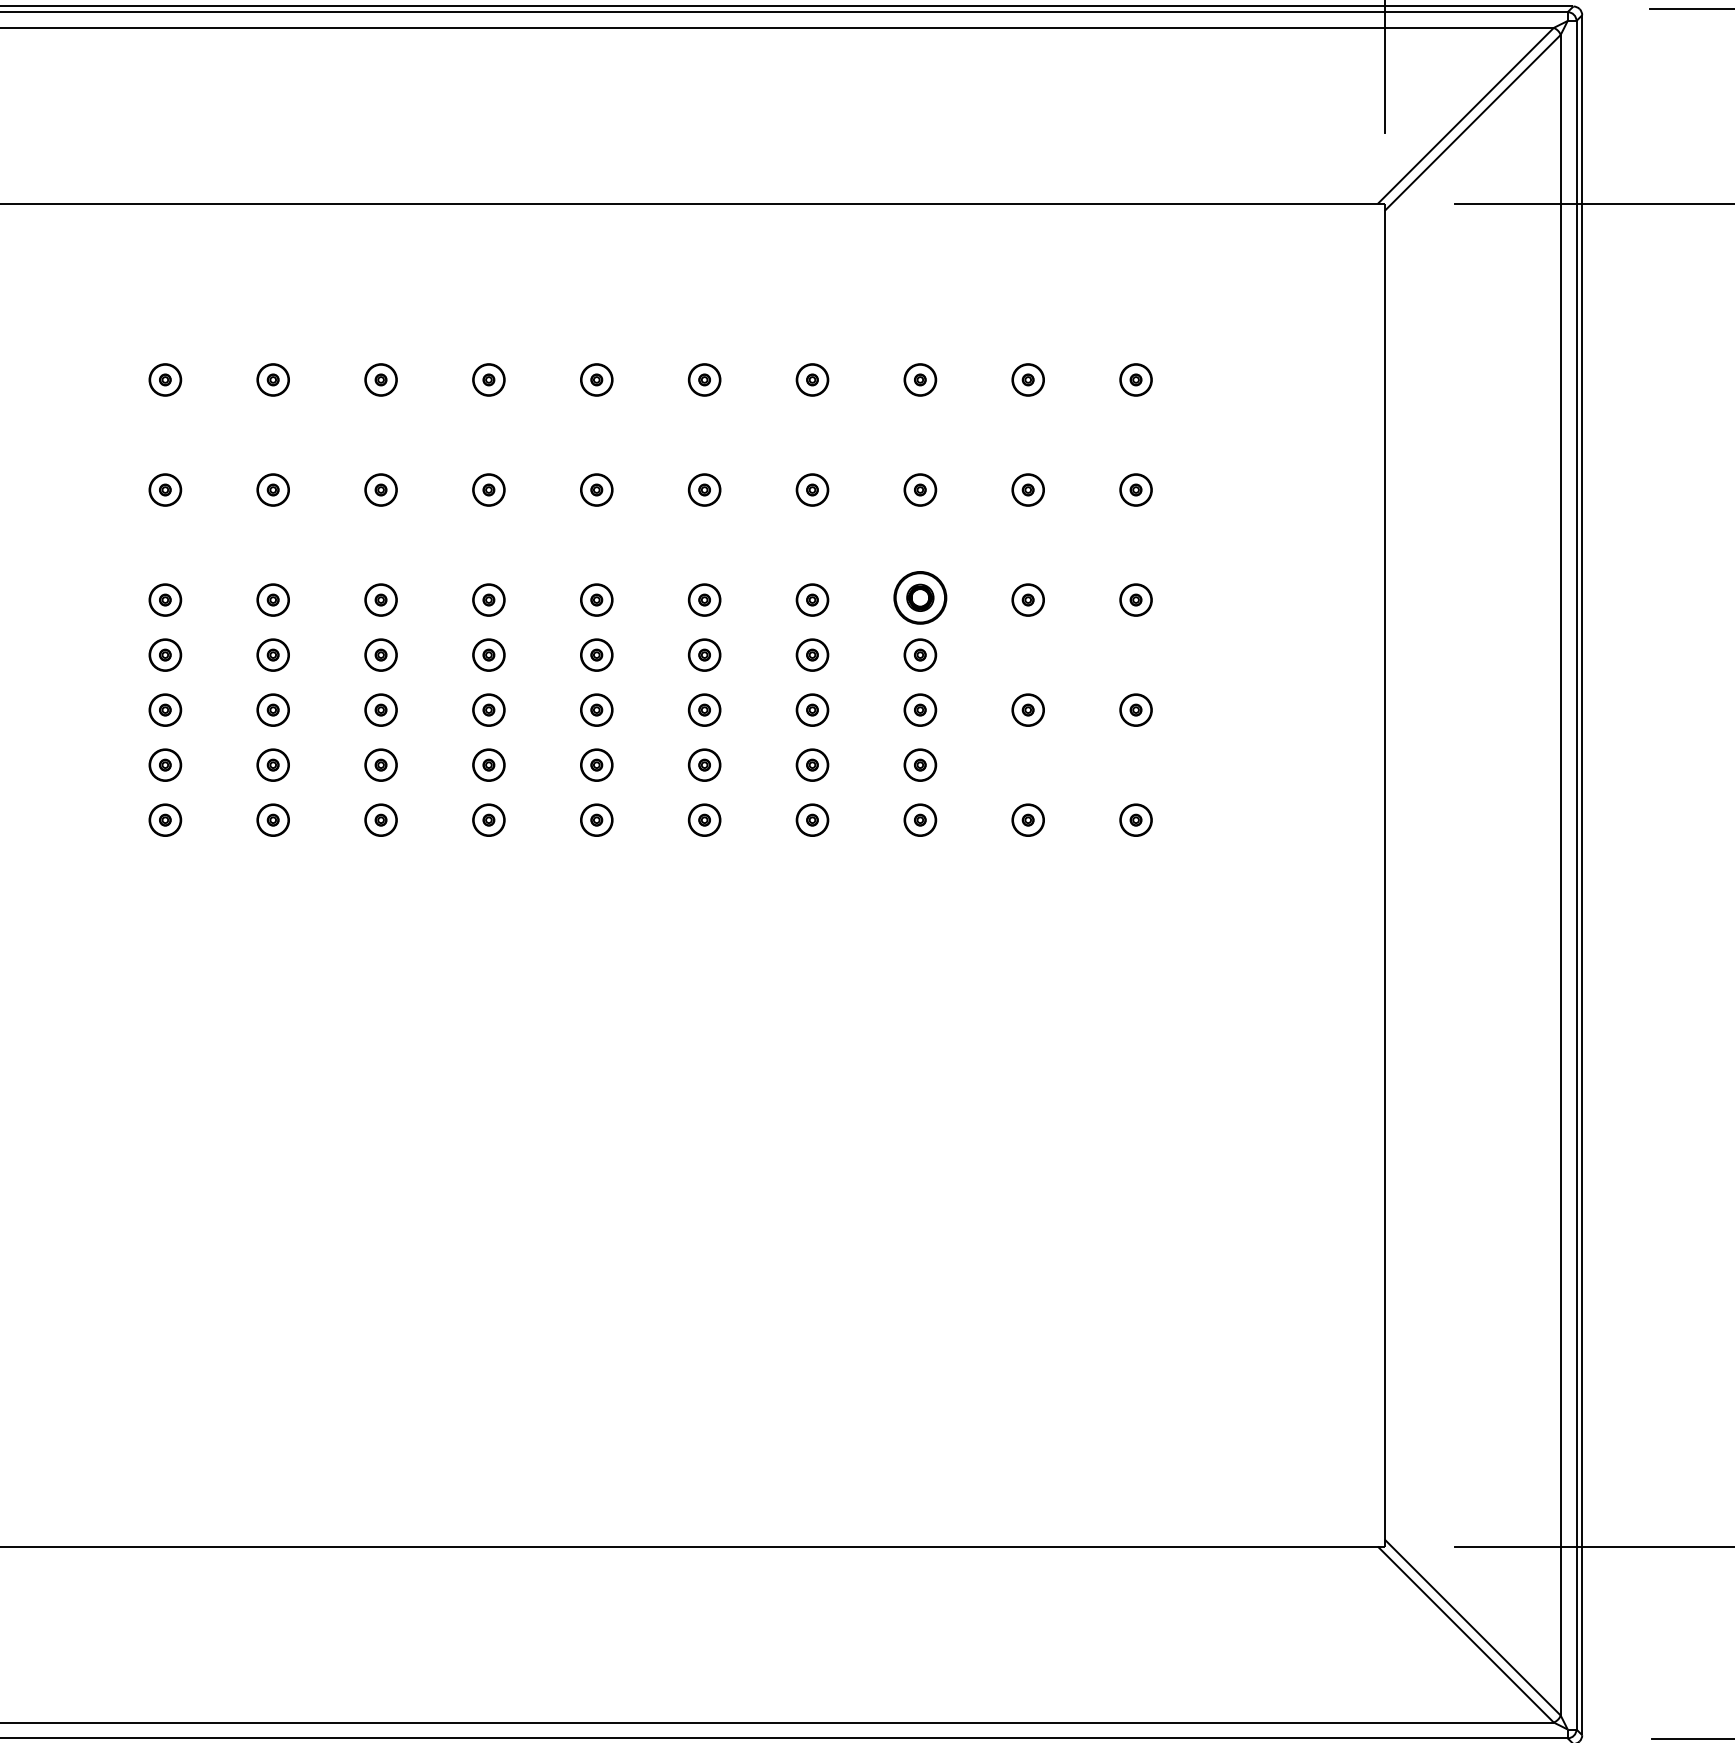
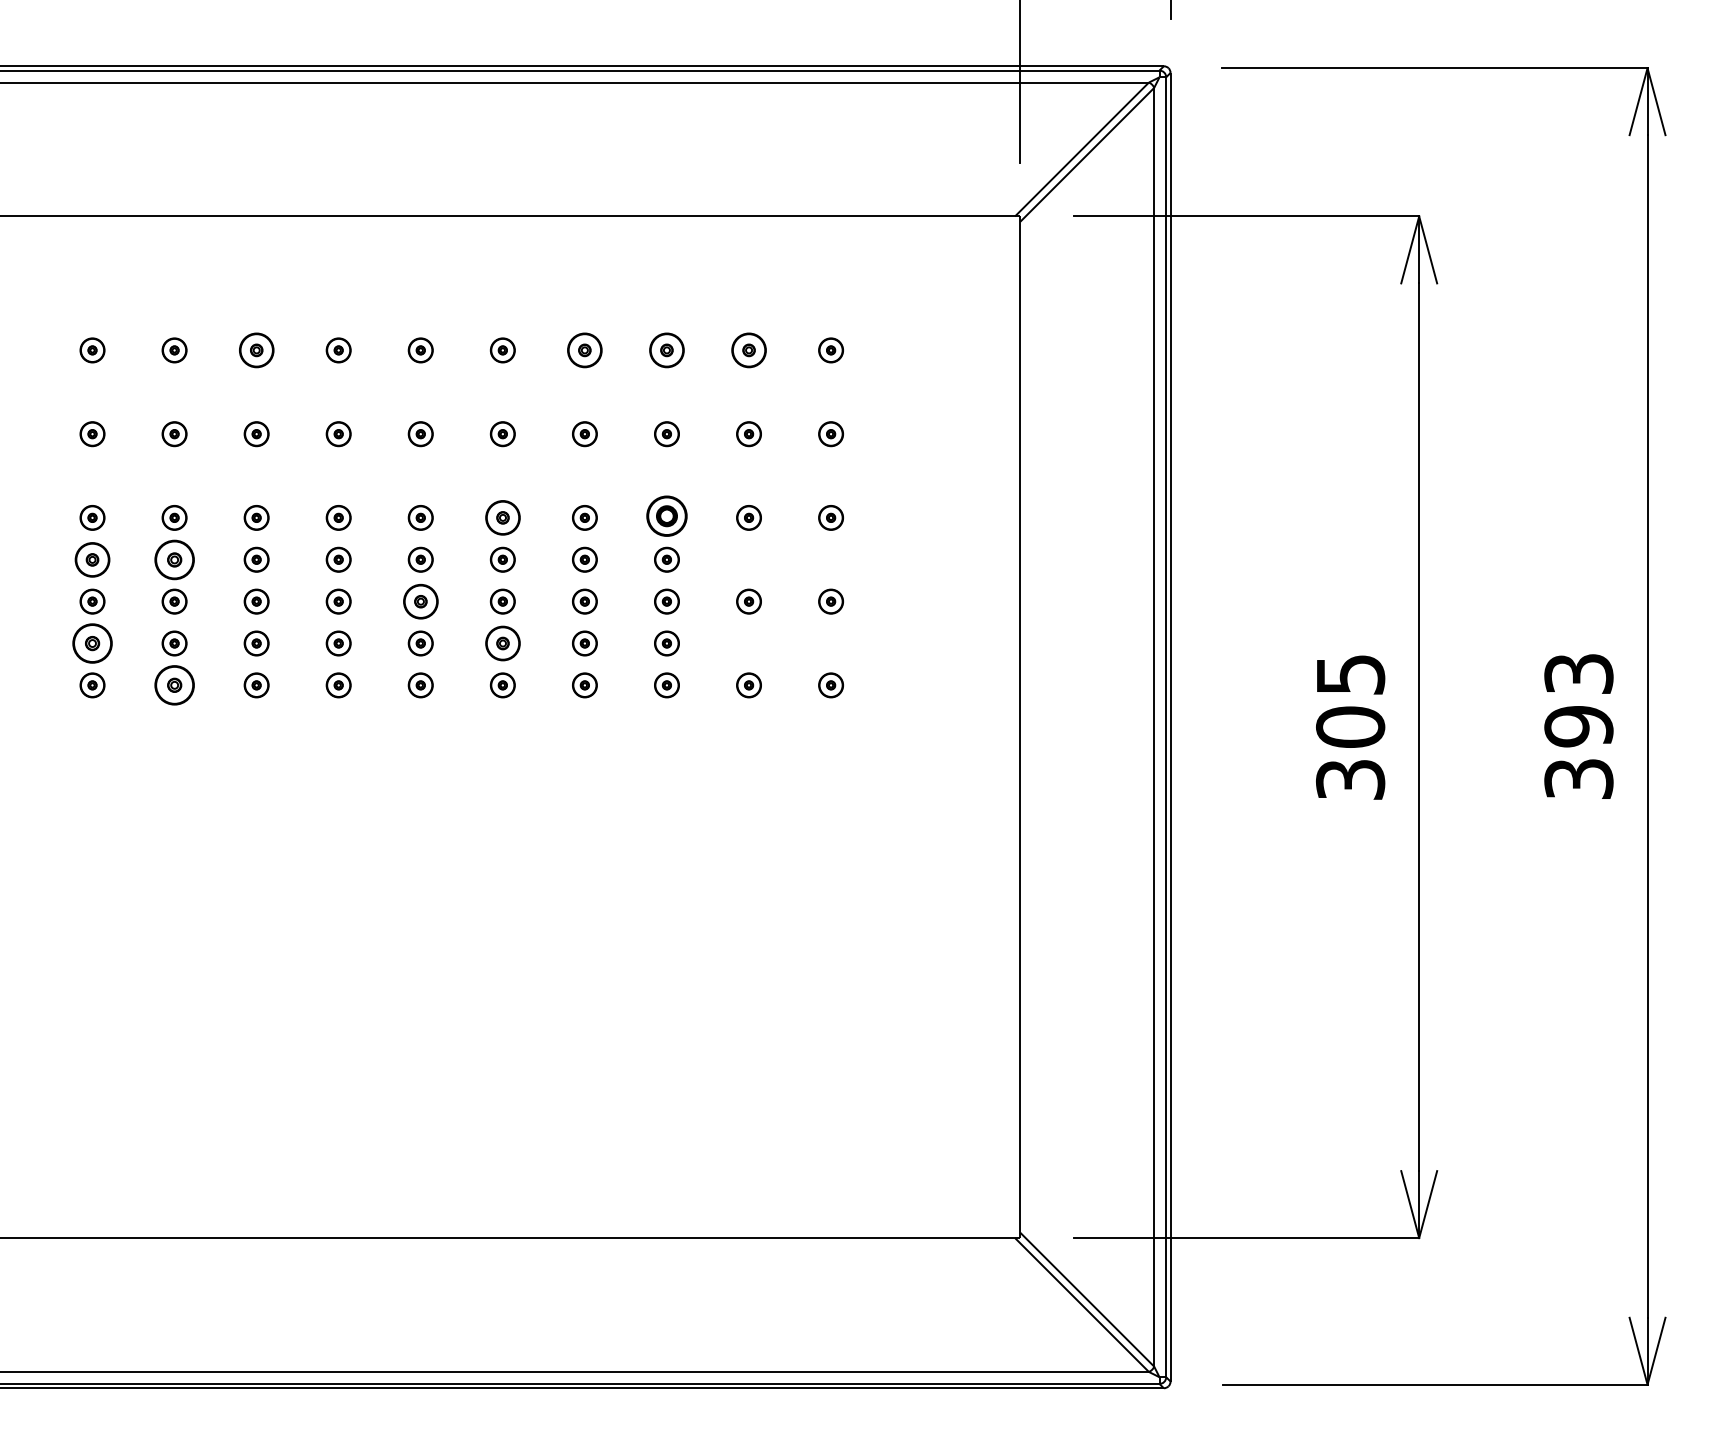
part: (380, 380) -> (256, 350), size x1.4
part: (811, 380) -> (584, 350), size x1.4
part: (919, 380) -> (666, 350), size x1.4
part: (1027, 380) -> (748, 350), size x1.4
part: (704, 599) -> (502, 517), size x1.4
part: (165, 654) -> (92, 559), size x1.4
part: (273, 654) -> (174, 559), size x1.6
part: (596, 709) -> (420, 601), size x1.4
part: (165, 765) -> (92, 643), size x1.6
part: (704, 765) -> (502, 643), size x1.4
part: (273, 820) -> (174, 685), size x1.6

